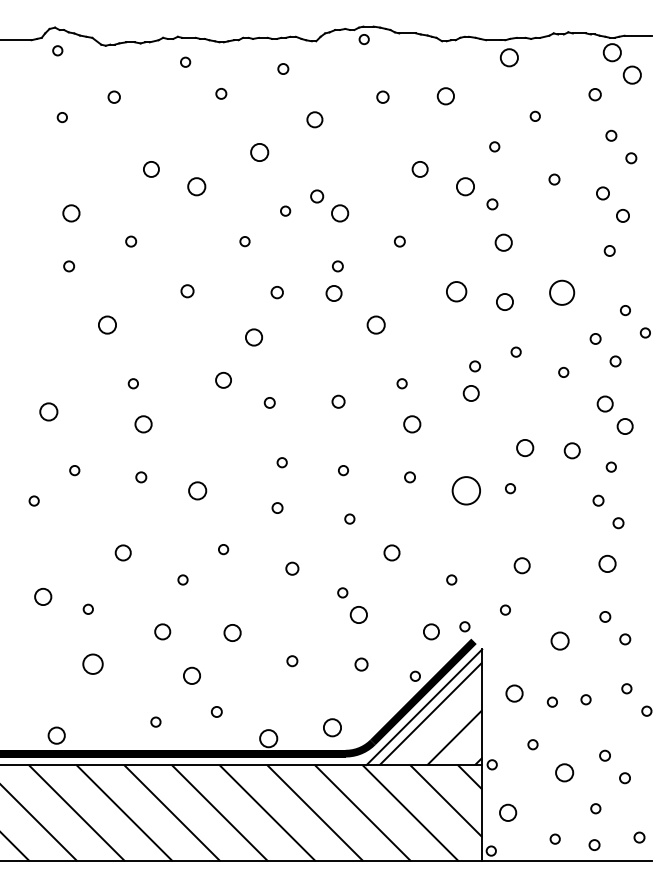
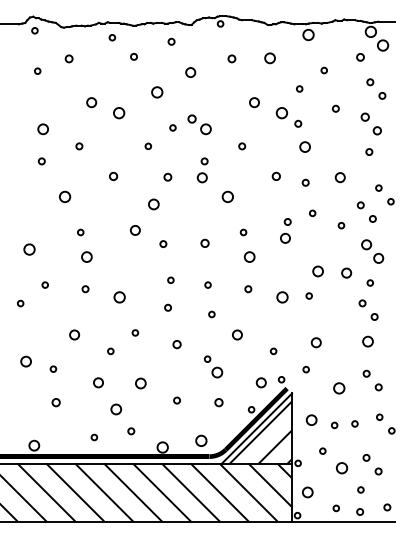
circle: (454, 289) -> (275, 175), size x0.62
circle: (560, 292) -> (339, 177), size x0.62
circle: (504, 301) -> (305, 182), size x0.62
circle: (466, 491) -> (282, 297), size x0.62
circle: (91, 664) -> (55, 402), size x0.62

